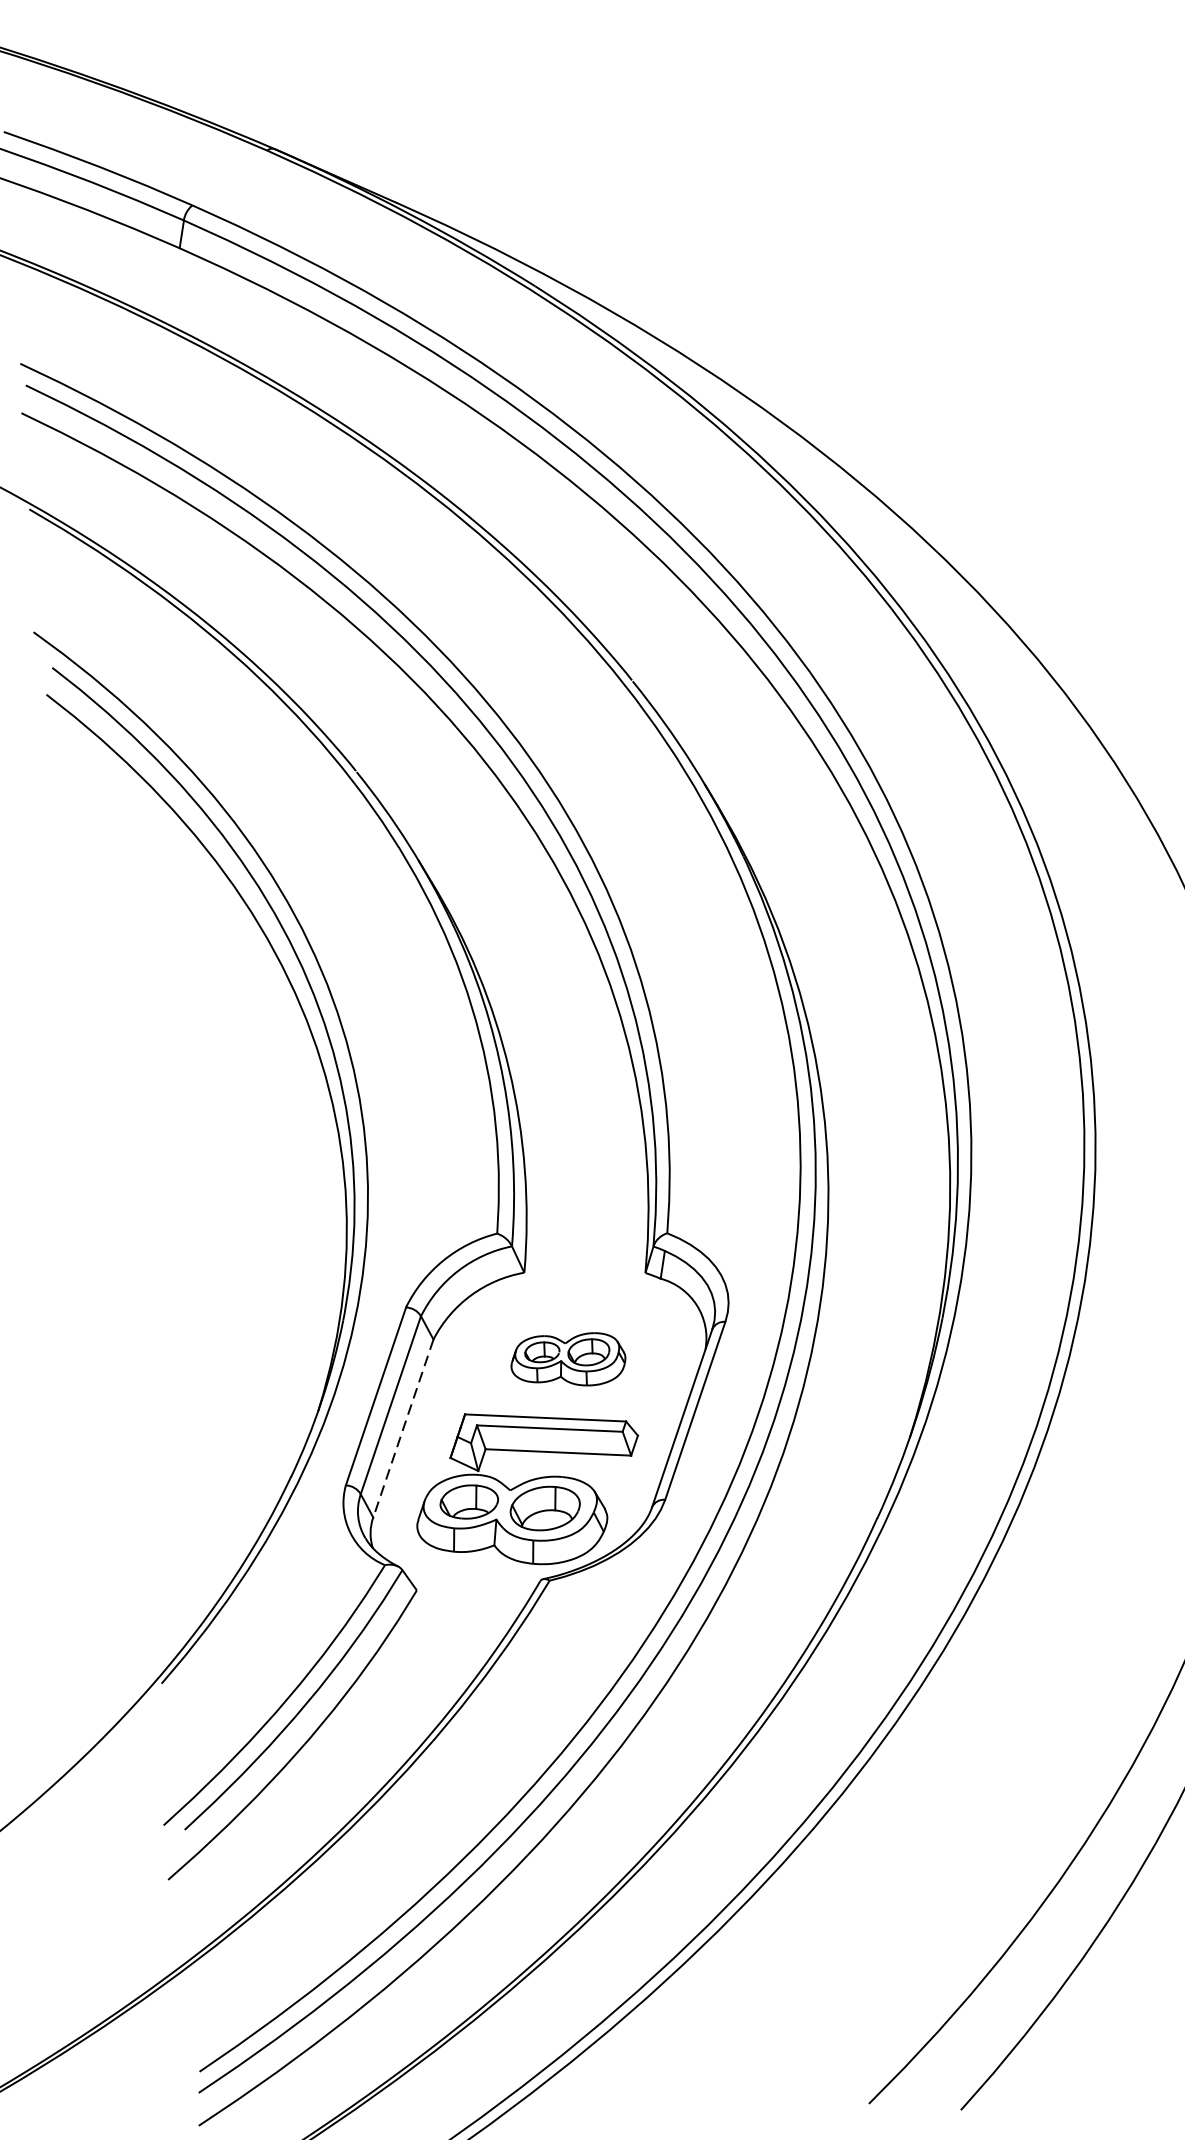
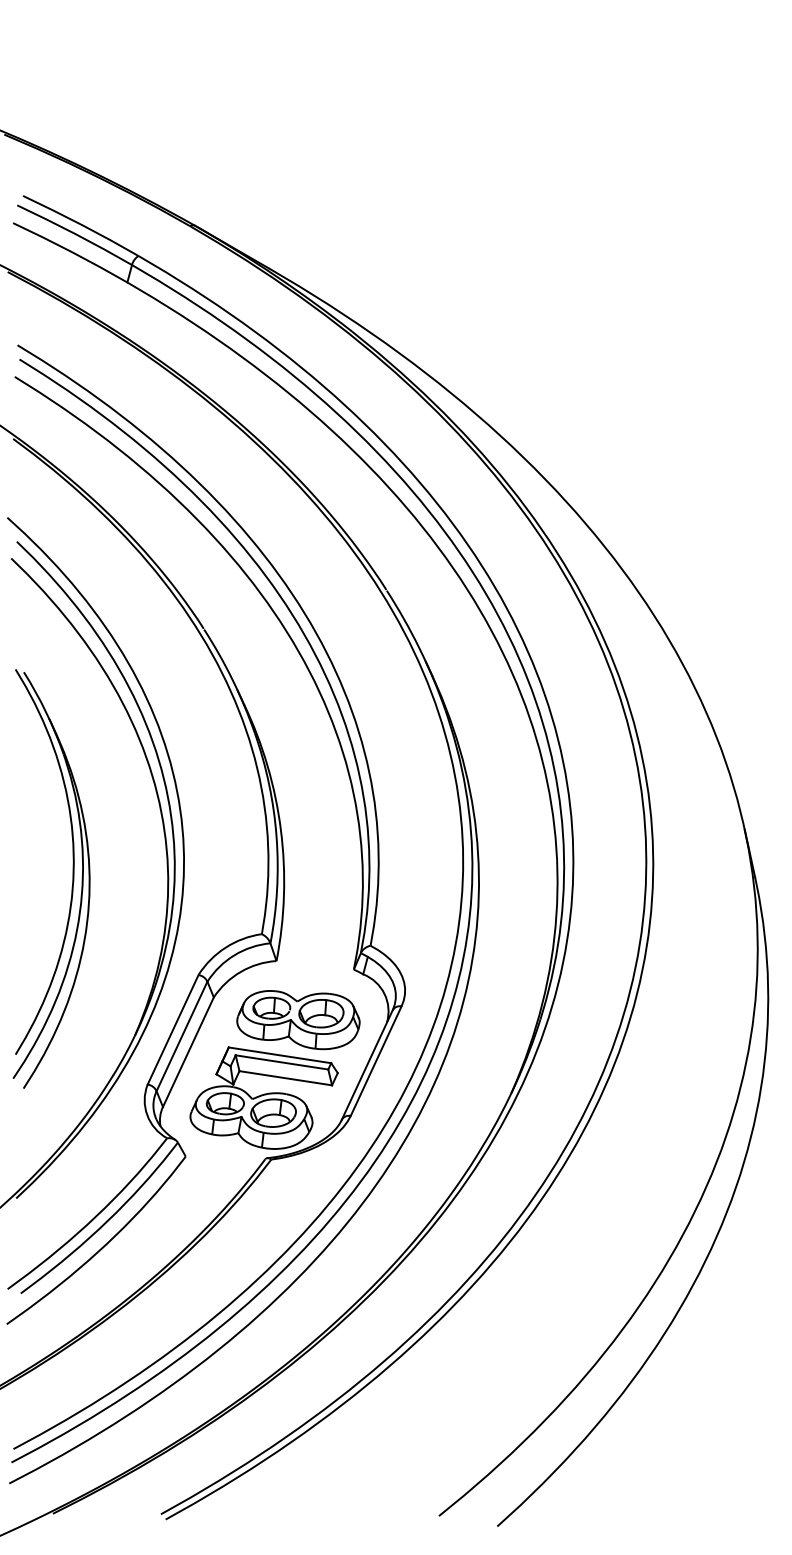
part: (194, 1179) -> (72, 878), added
part: (568, 1360) -> (298, 1020), size x1.67
line: (403, 1428) -> (188, 1052), dashed -> solid

